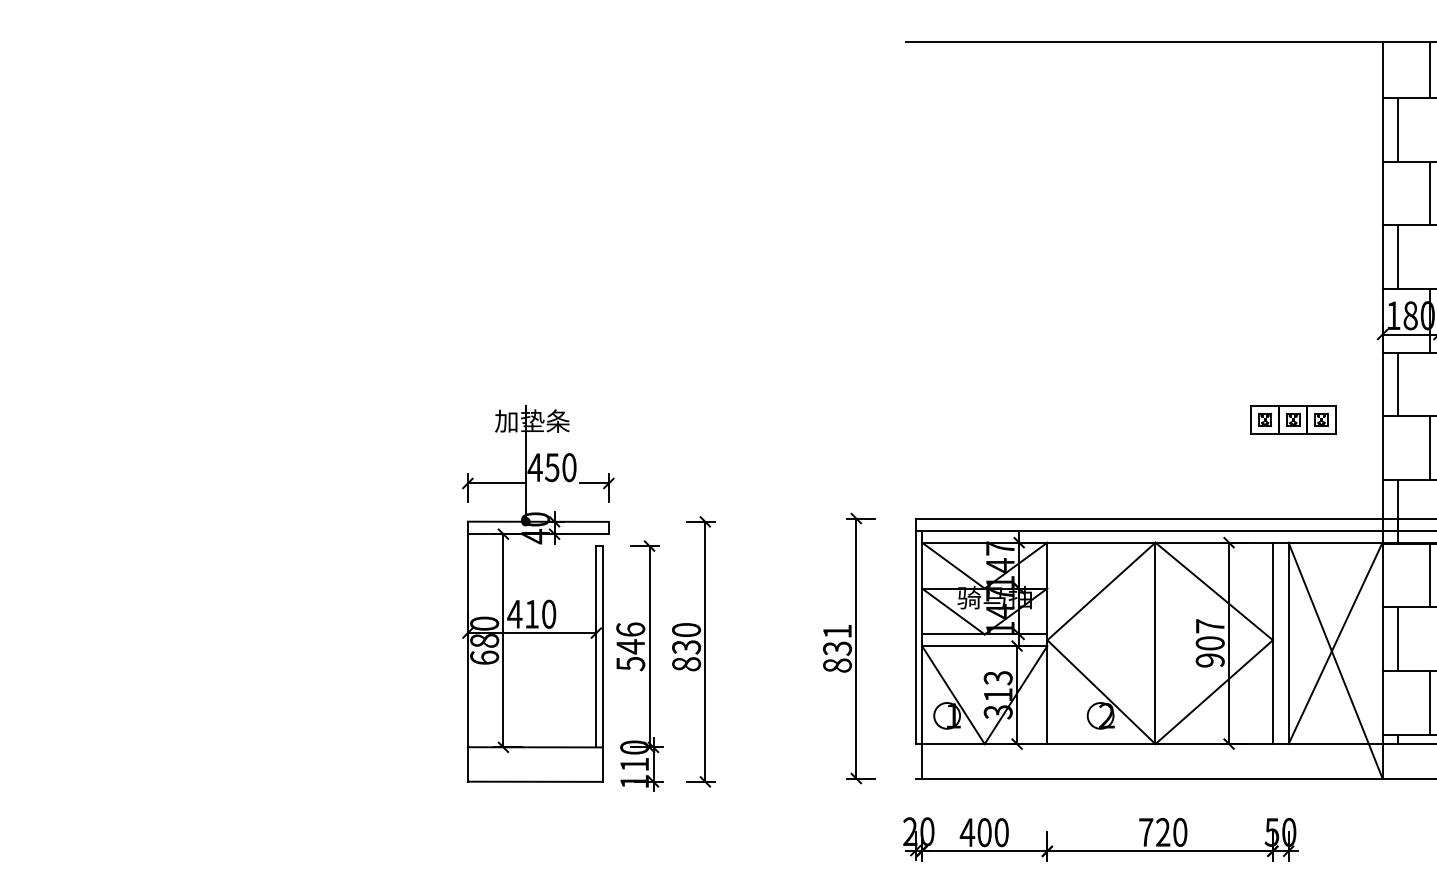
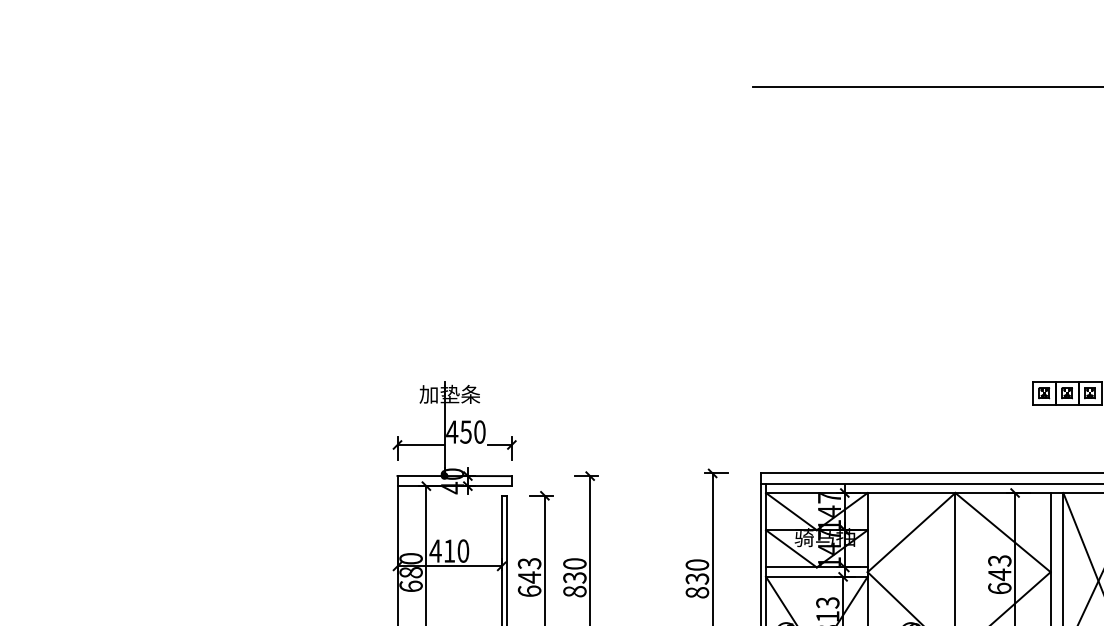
text: (837, 631) -> (697, 565), 831 -> 830
text: (1209, 643) -> (999, 574), 907 -> 643
text: (630, 646) -> (529, 577), 546 -> 643

